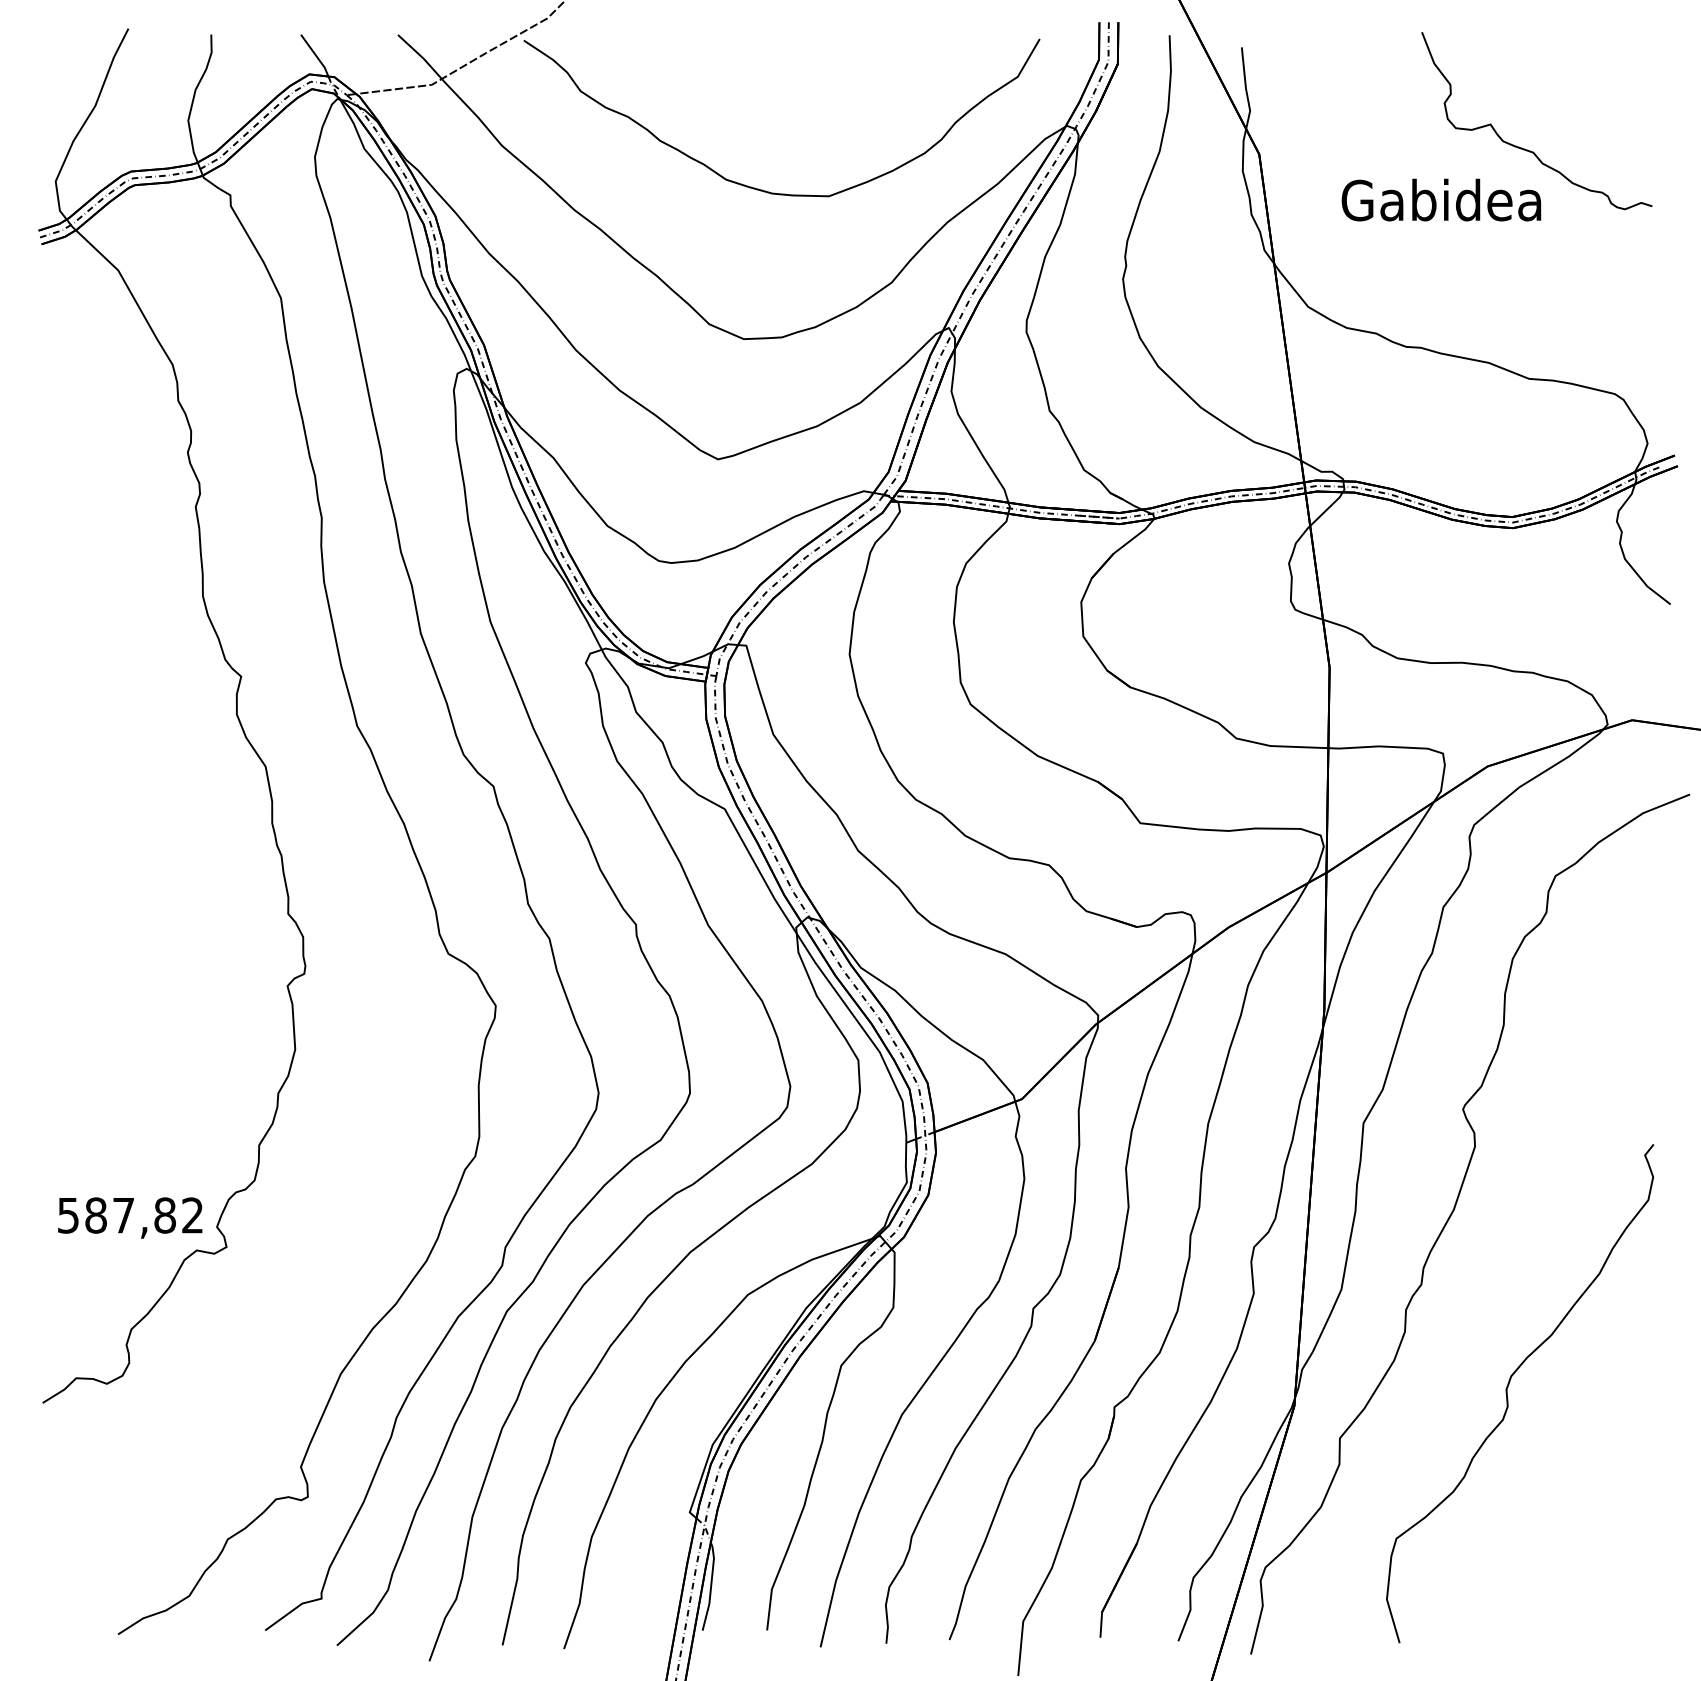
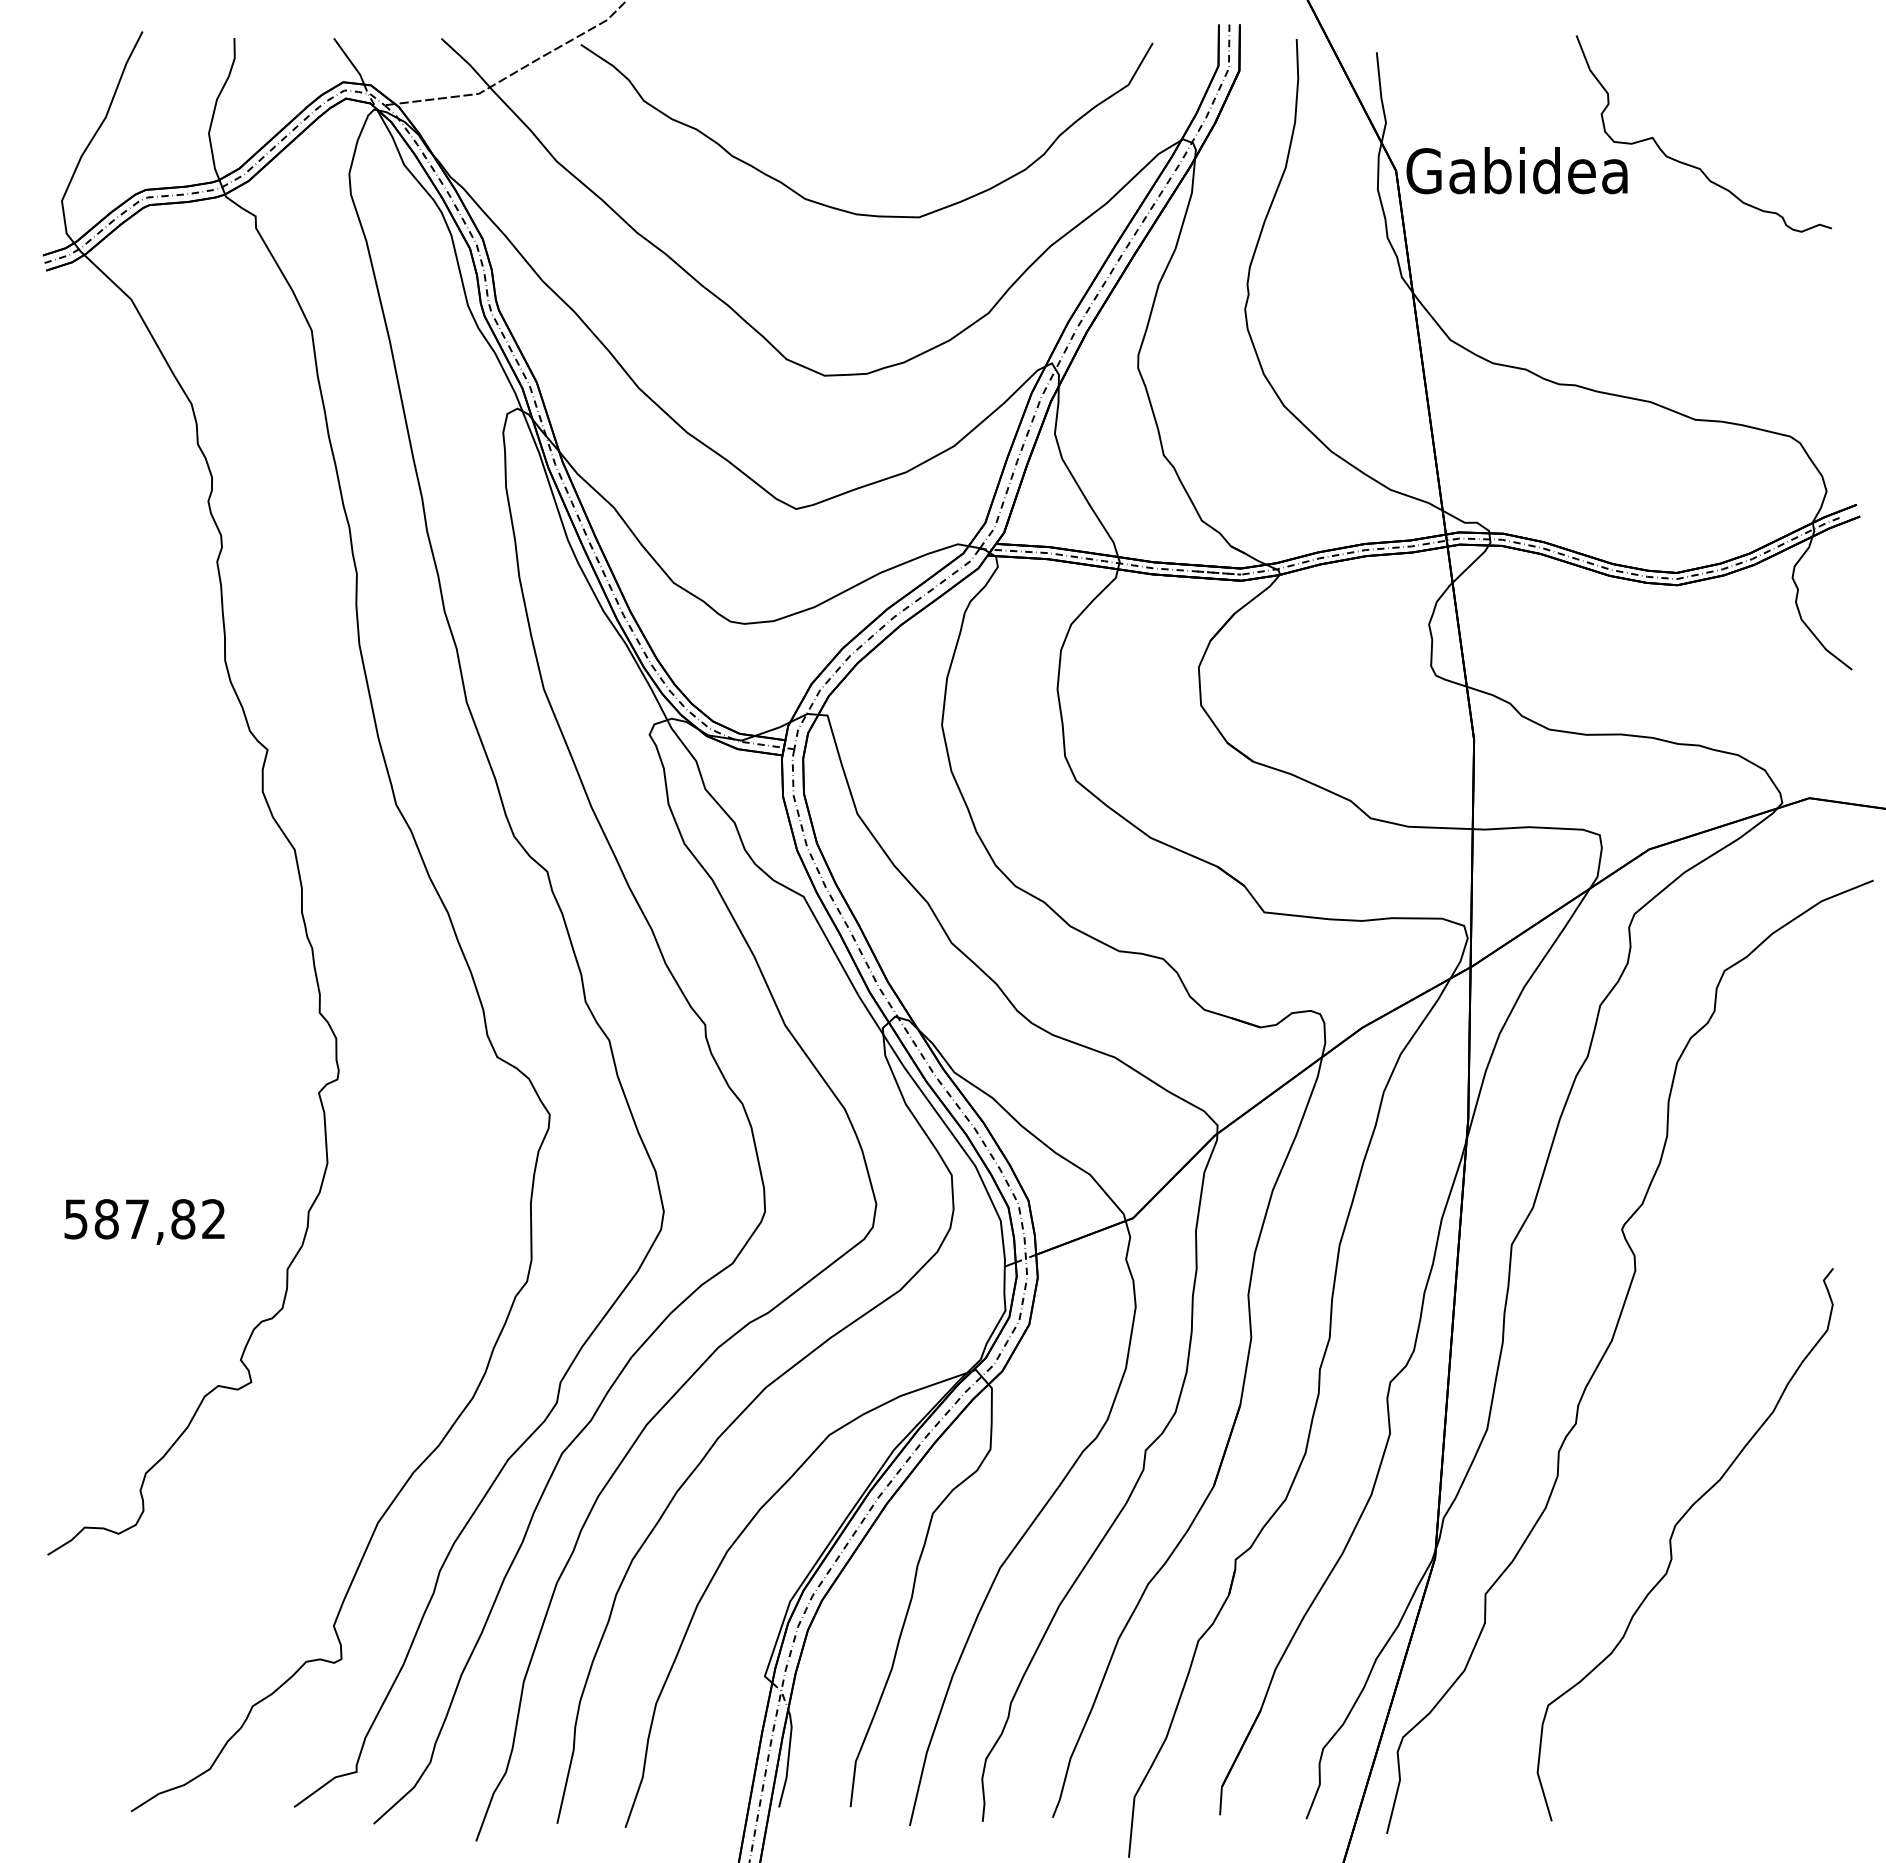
text: (1440, 200) -> (1516, 170), moved
text: (130, 1217) -> (144, 1221), moved

